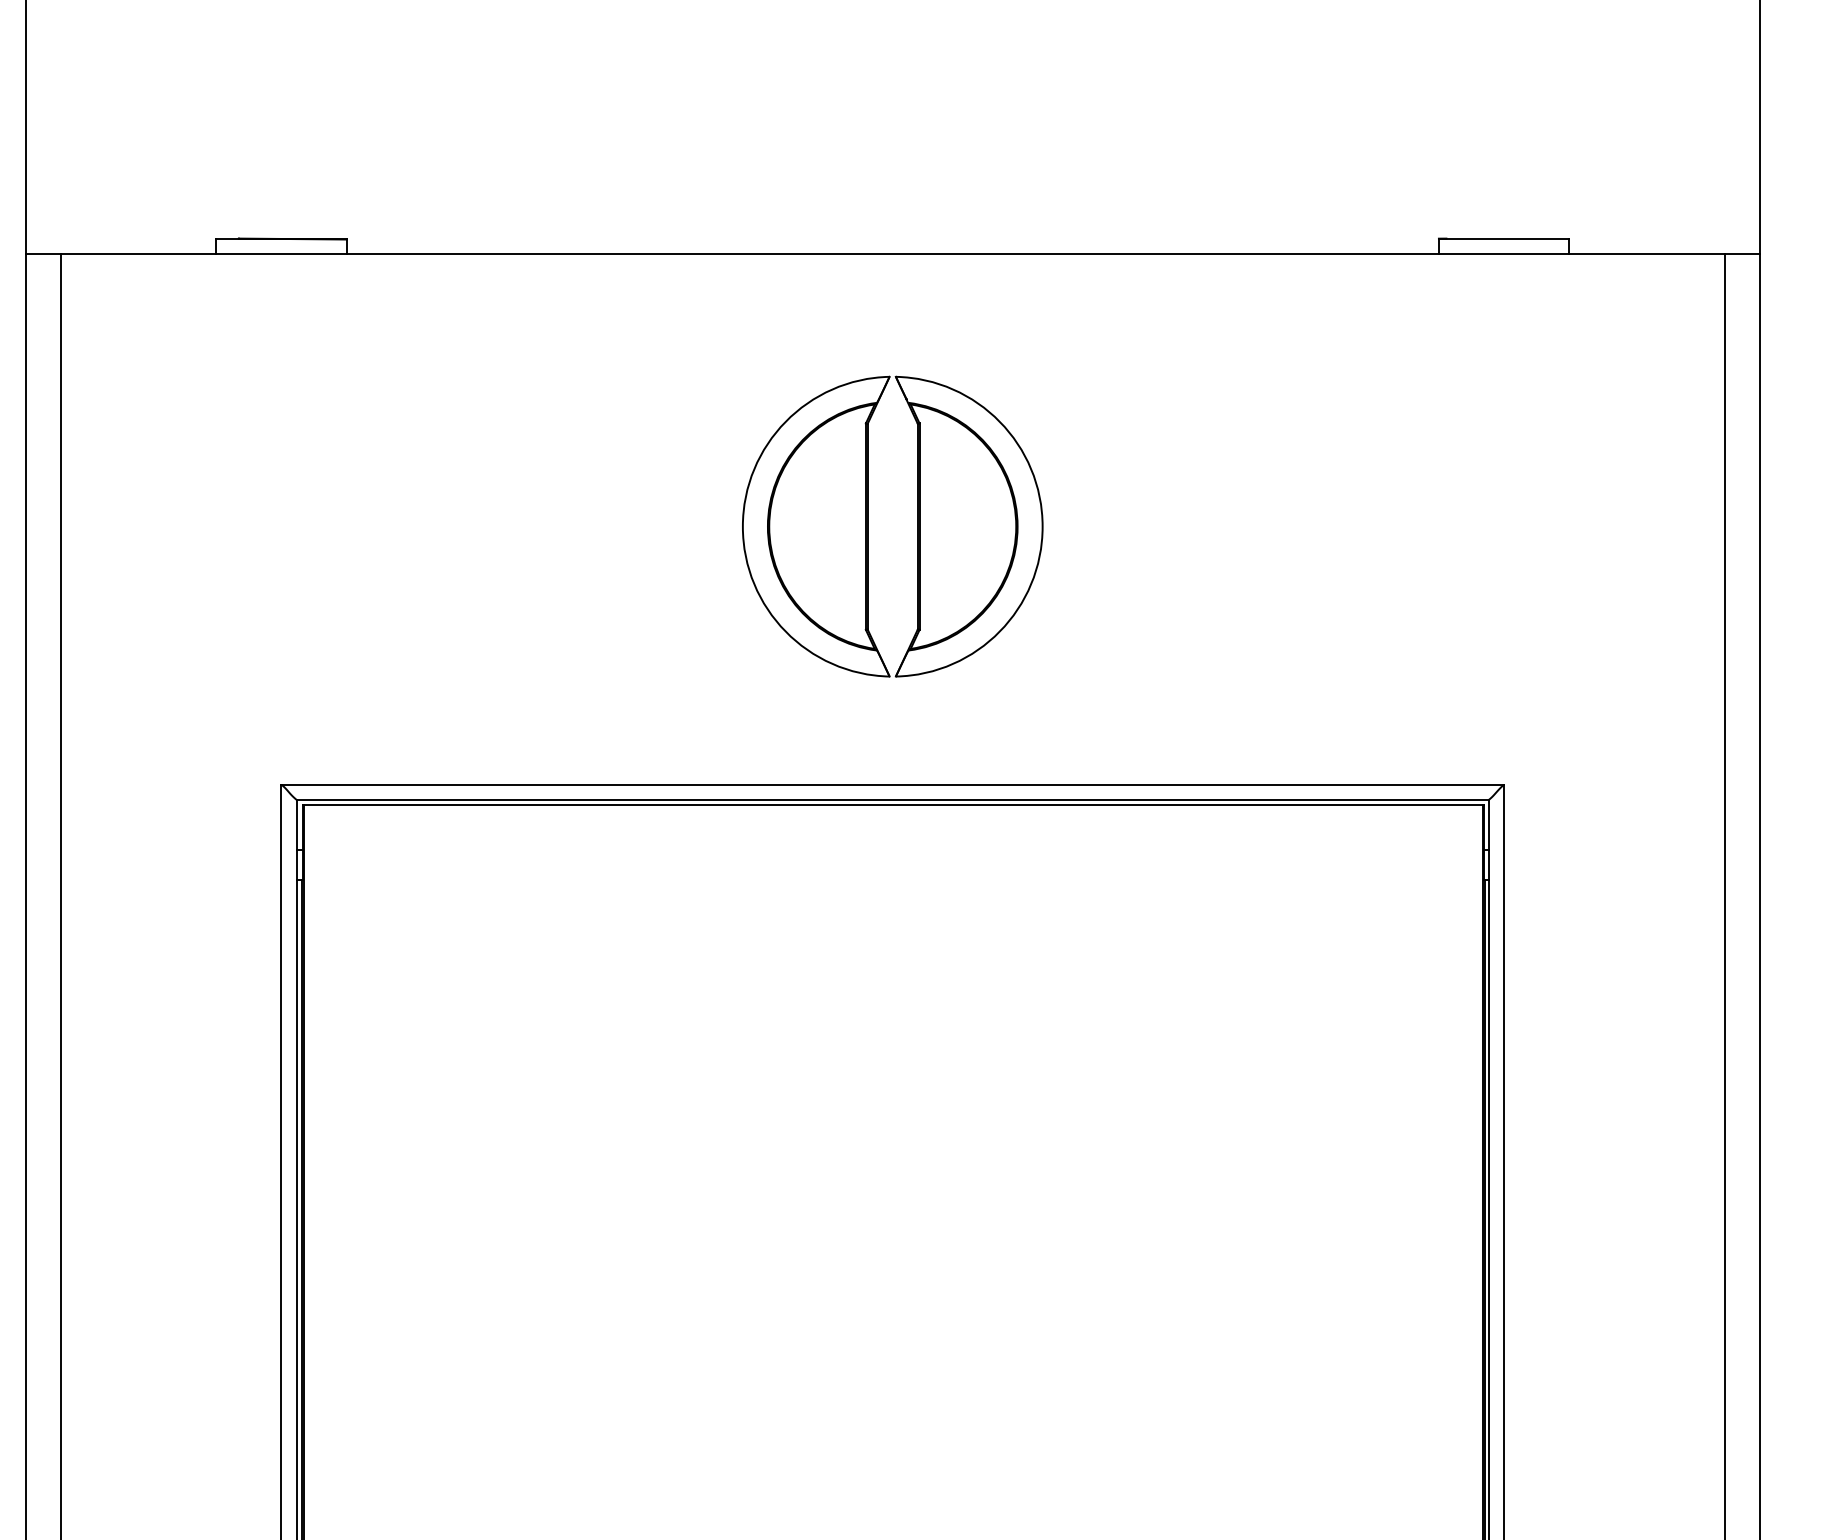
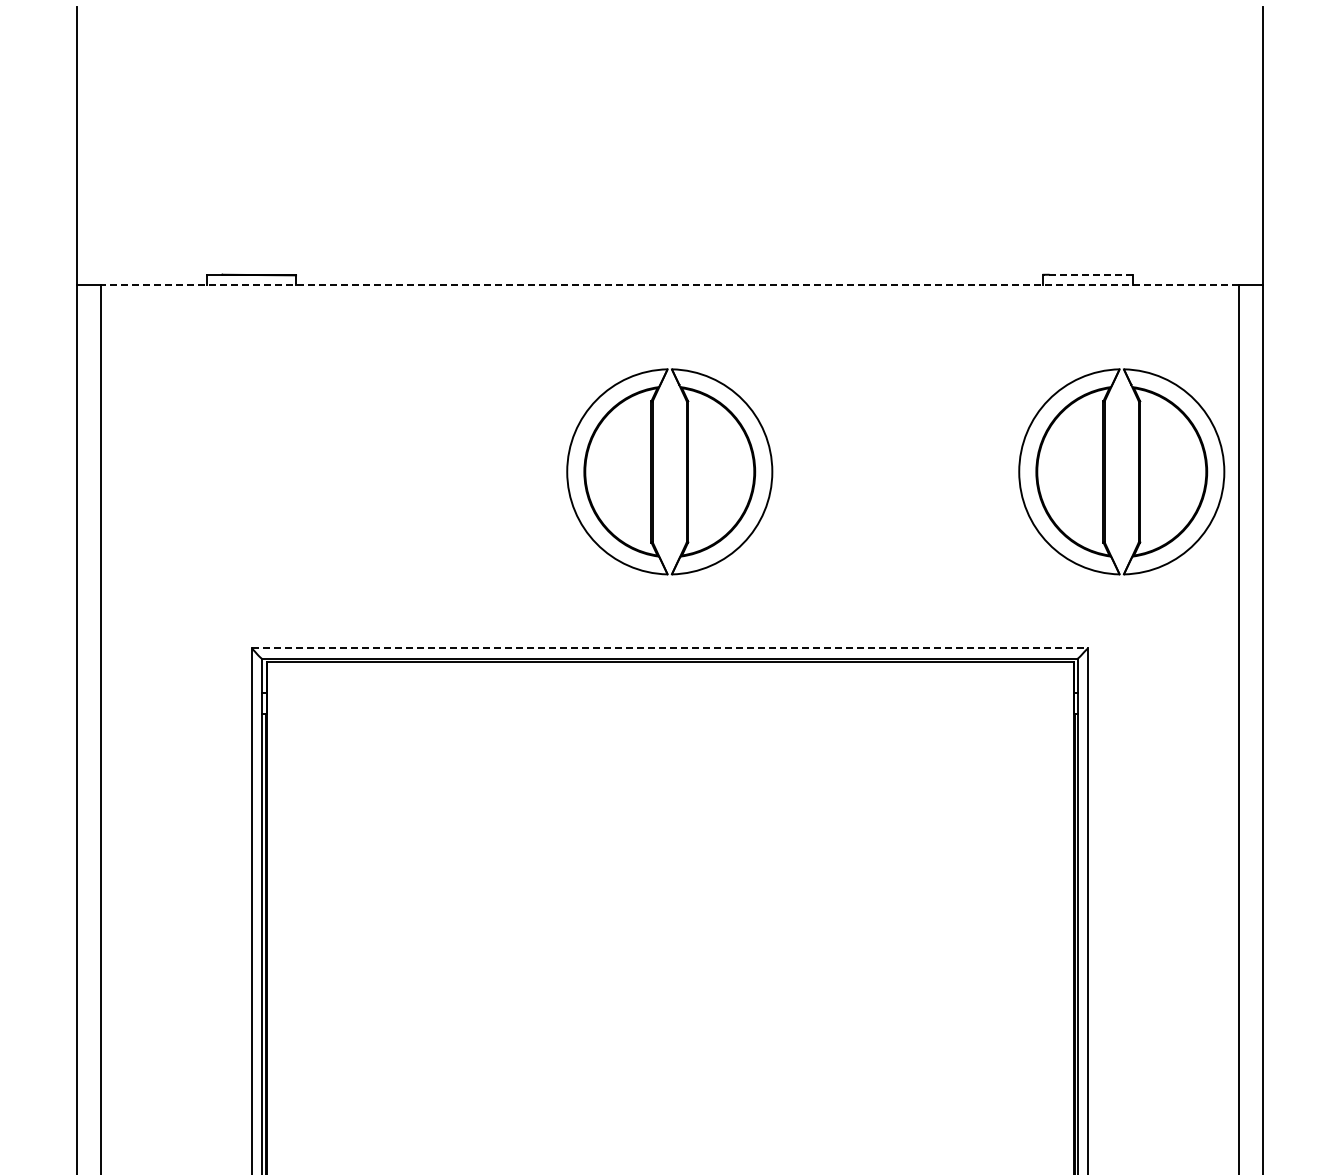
line: (1504, 238) -> (1088, 274), solid -> dashed
line: (892, 254) -> (669, 285), solid -> dashed
part: (1529, 526) -> (1105, 471), added
line: (893, 784) -> (670, 648), solid -> dashed

